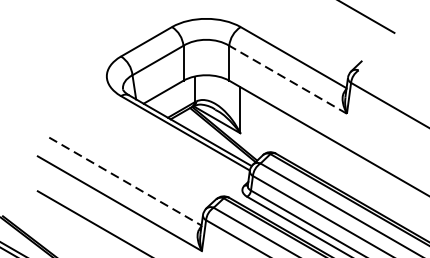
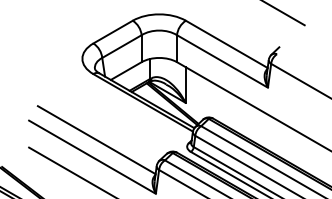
line: (288, 79) -> (222, 61), dashed -> solid
line: (125, 182) -> (96, 140), dashed -> solid

